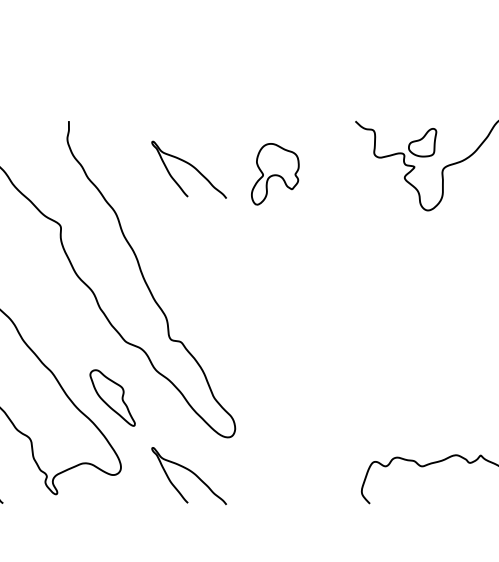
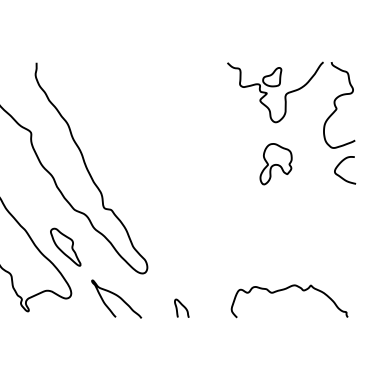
curve: (188, 165) -> (116, 92), removed
part: (274, 174) -> (275, 164), moved
curve: (287, 486) -> (182, 306), added

